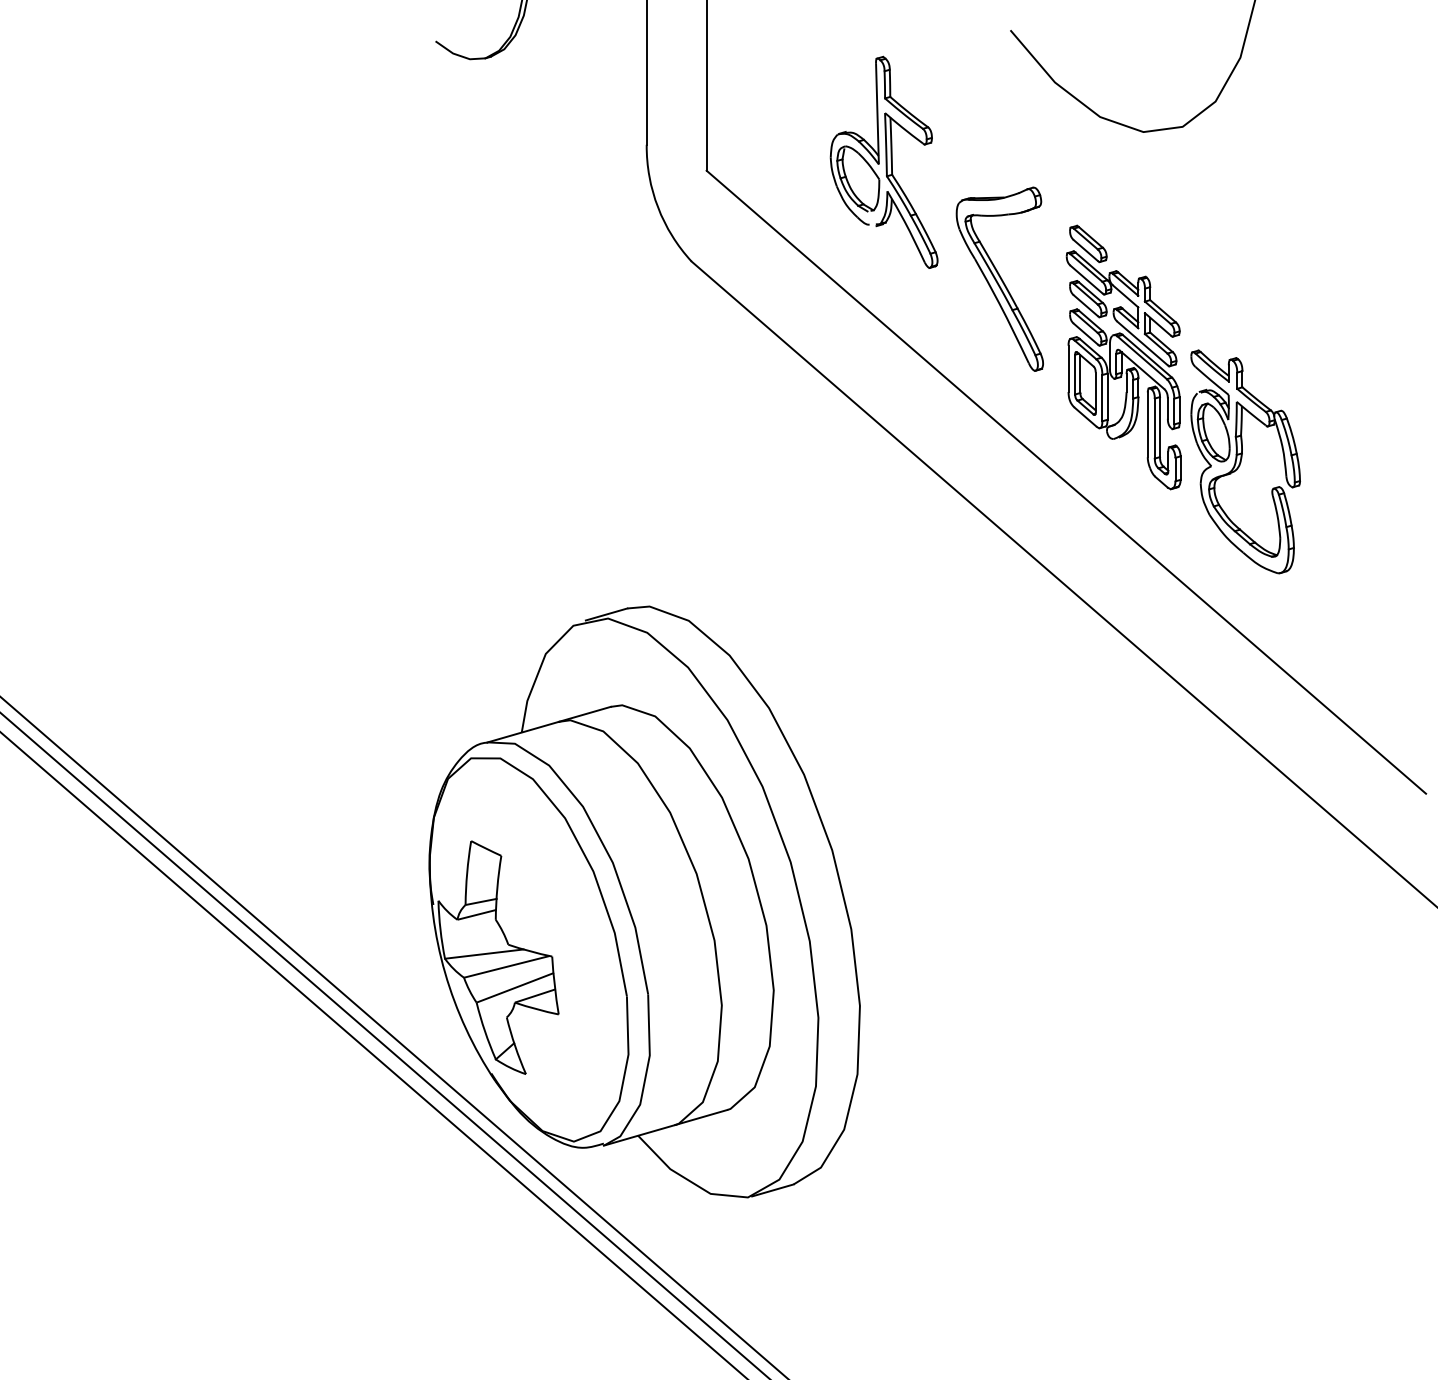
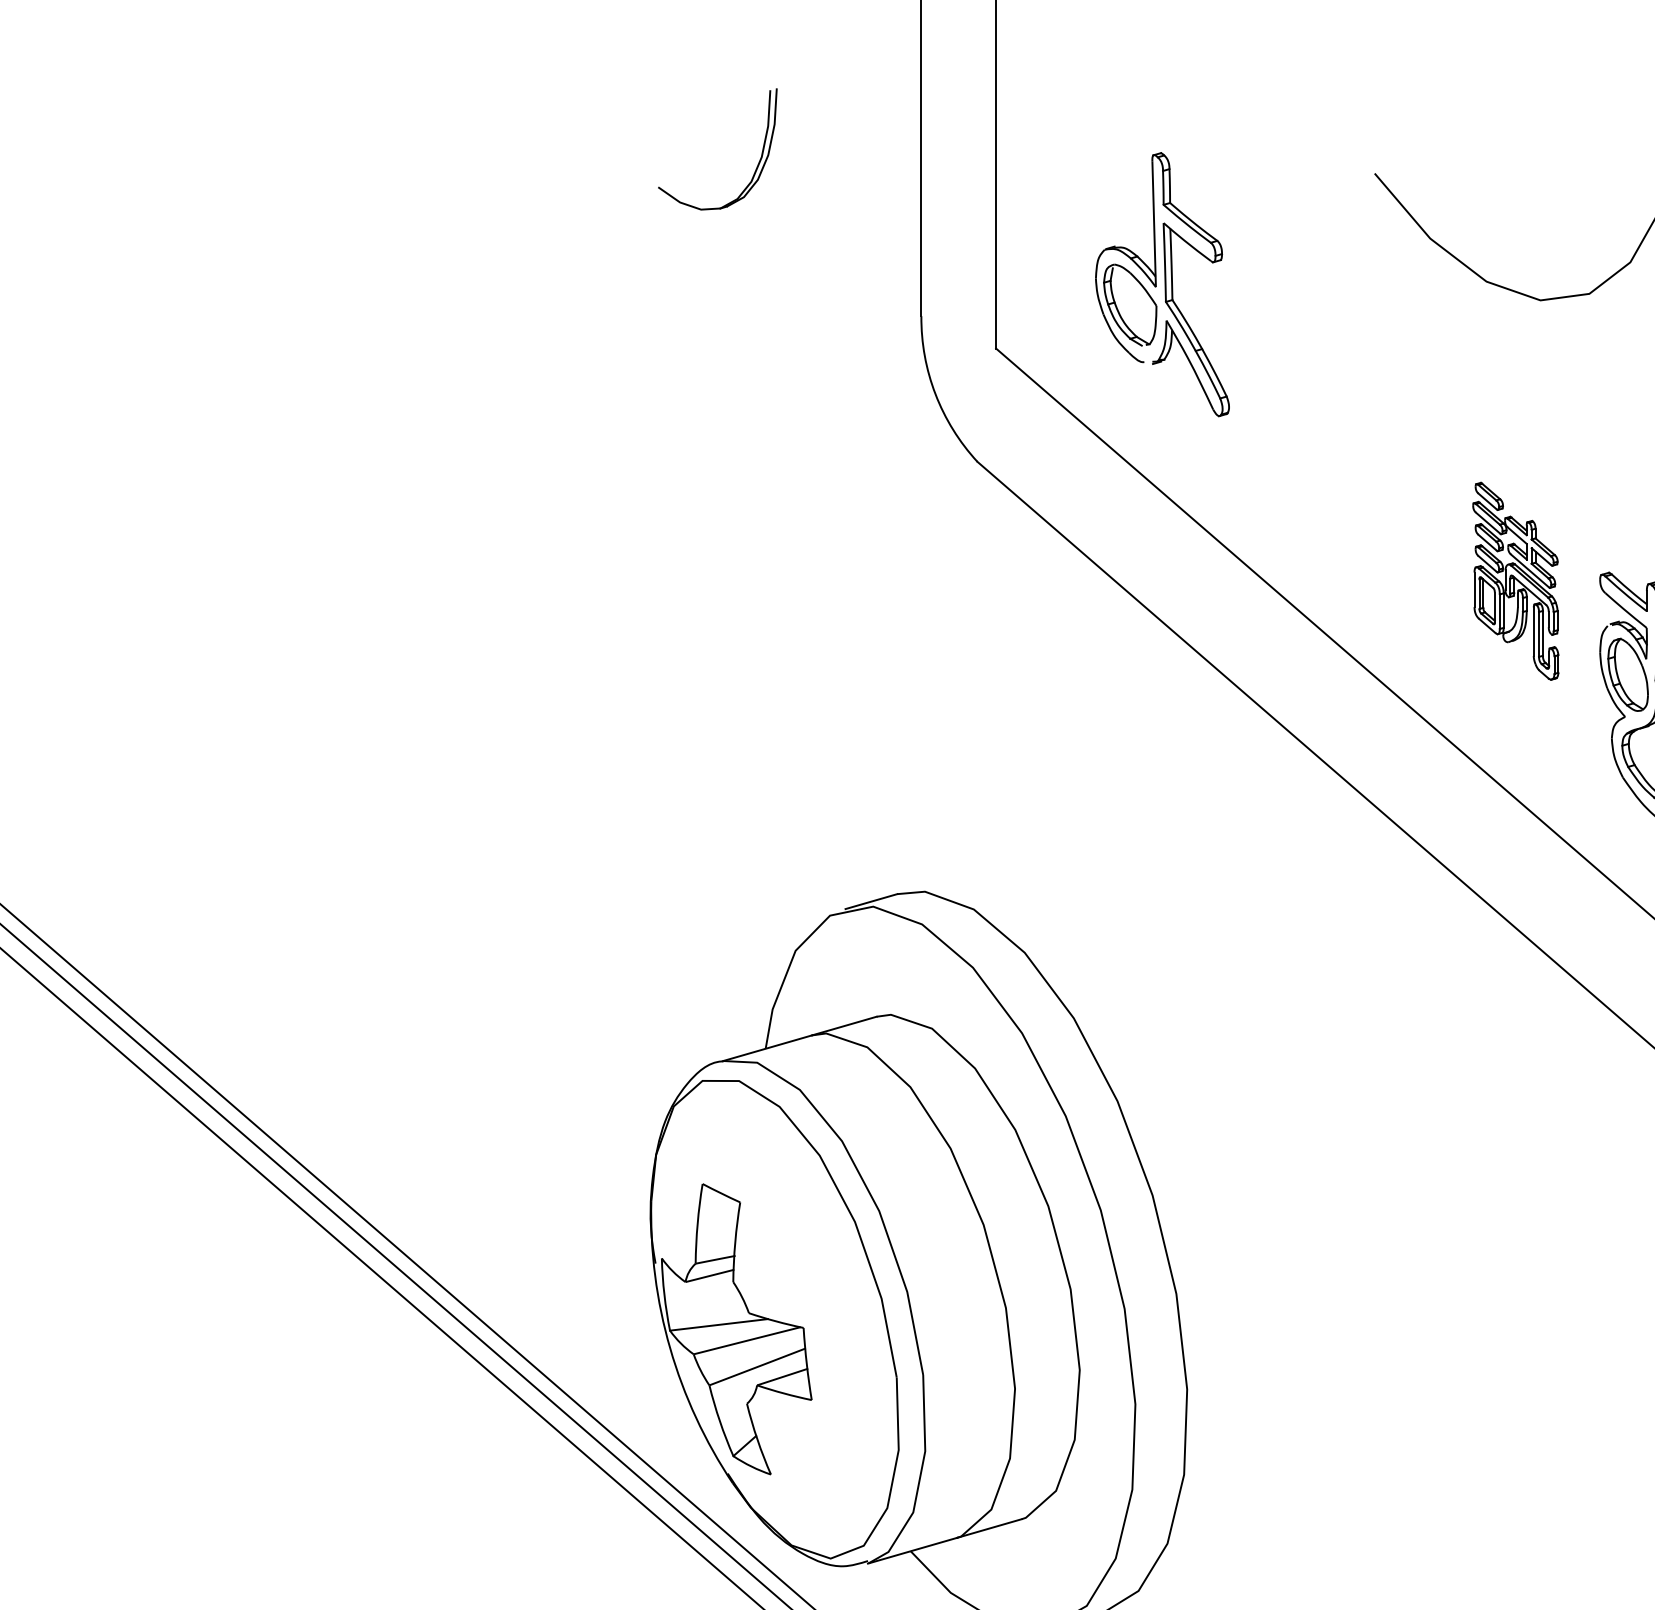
part: (883, 161) -> (1161, 283), moved
part: (999, 278) -> (1361, 482), removed
part: (1123, 357) -> (1515, 581), size x0.6

